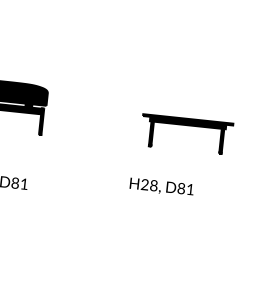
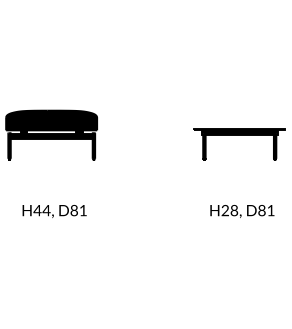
text: (161, 187) -> (242, 211), moved

